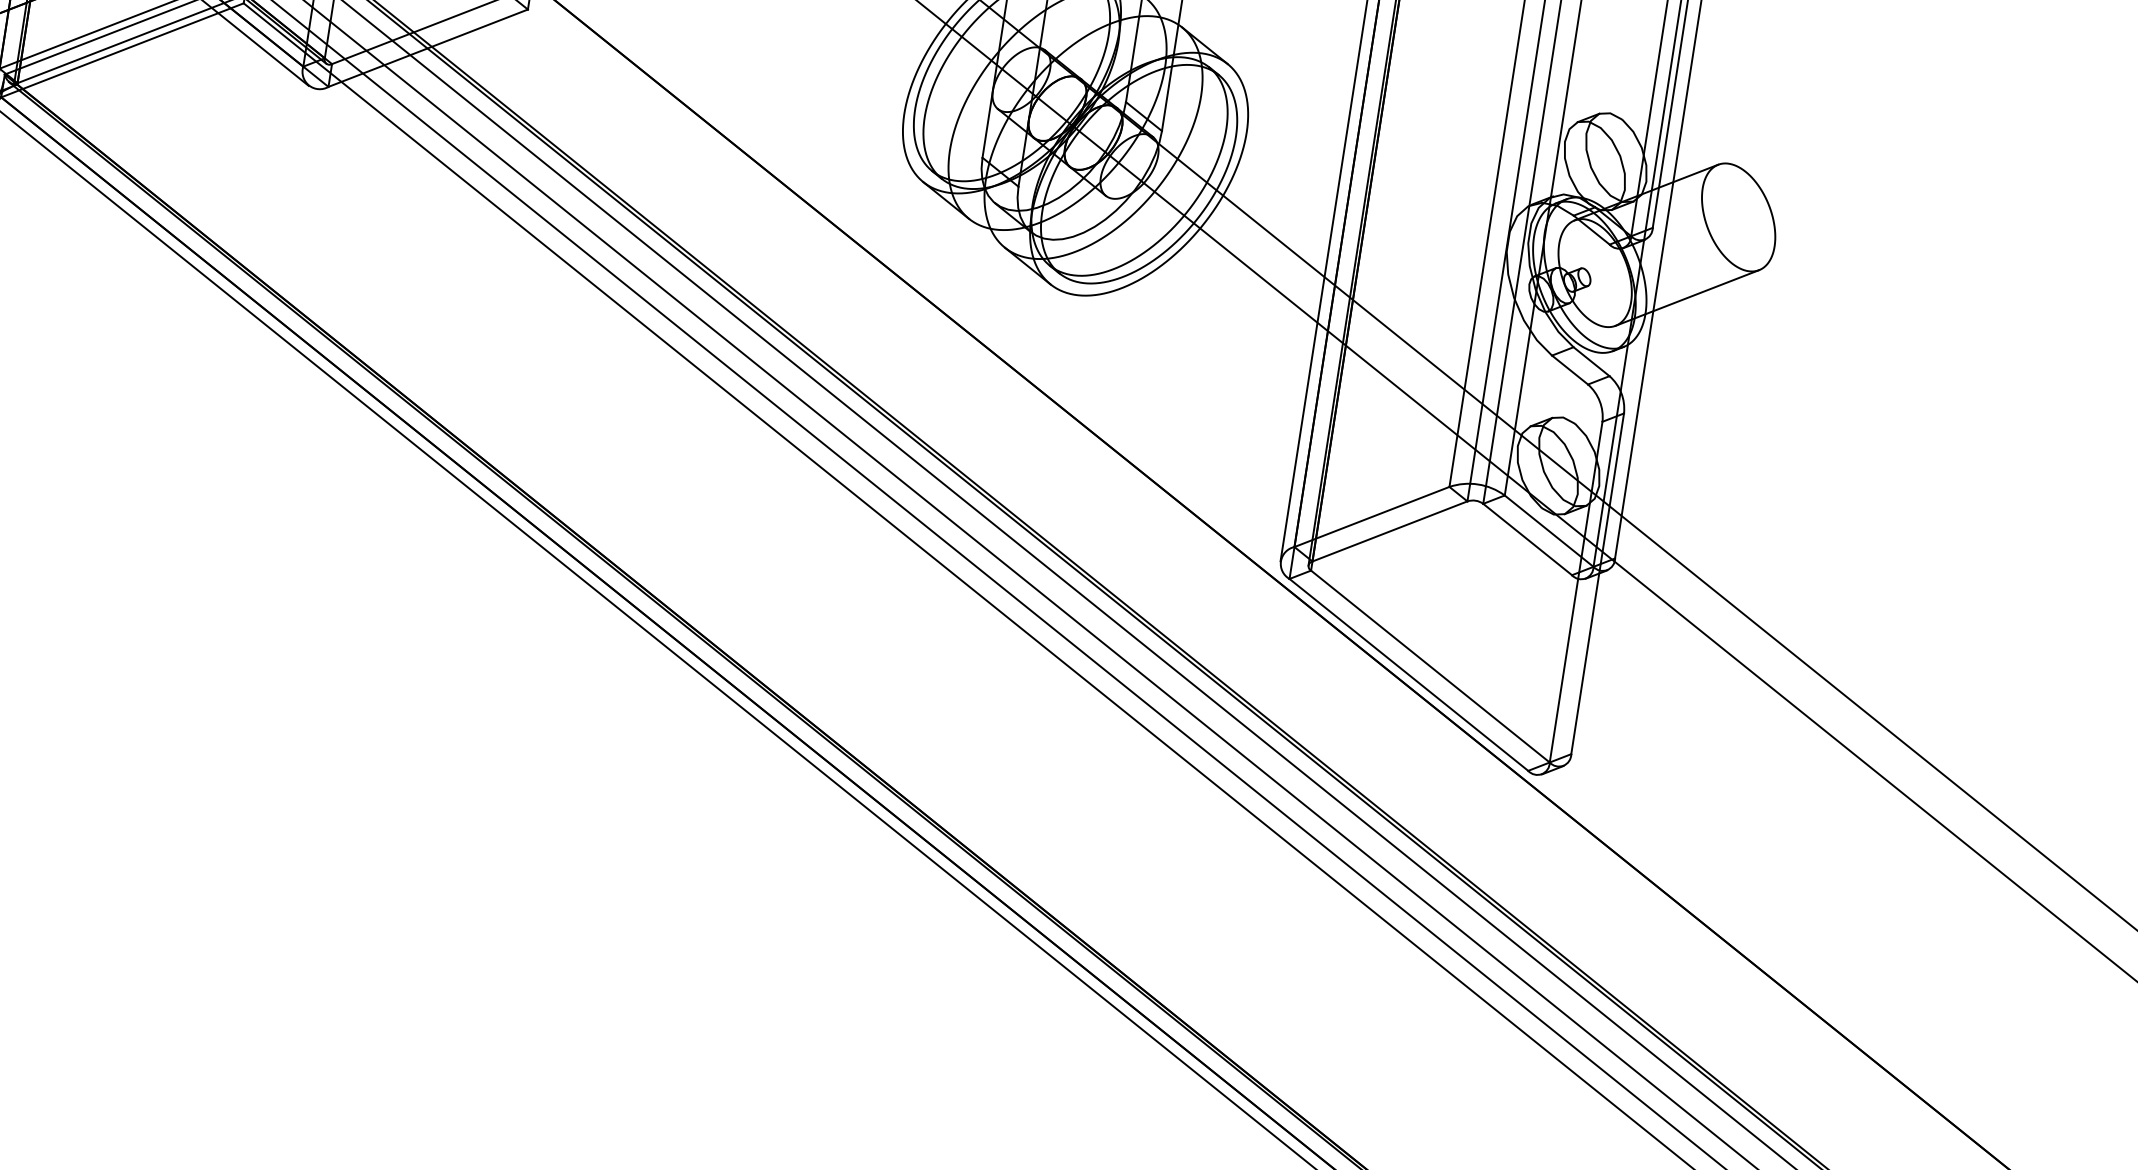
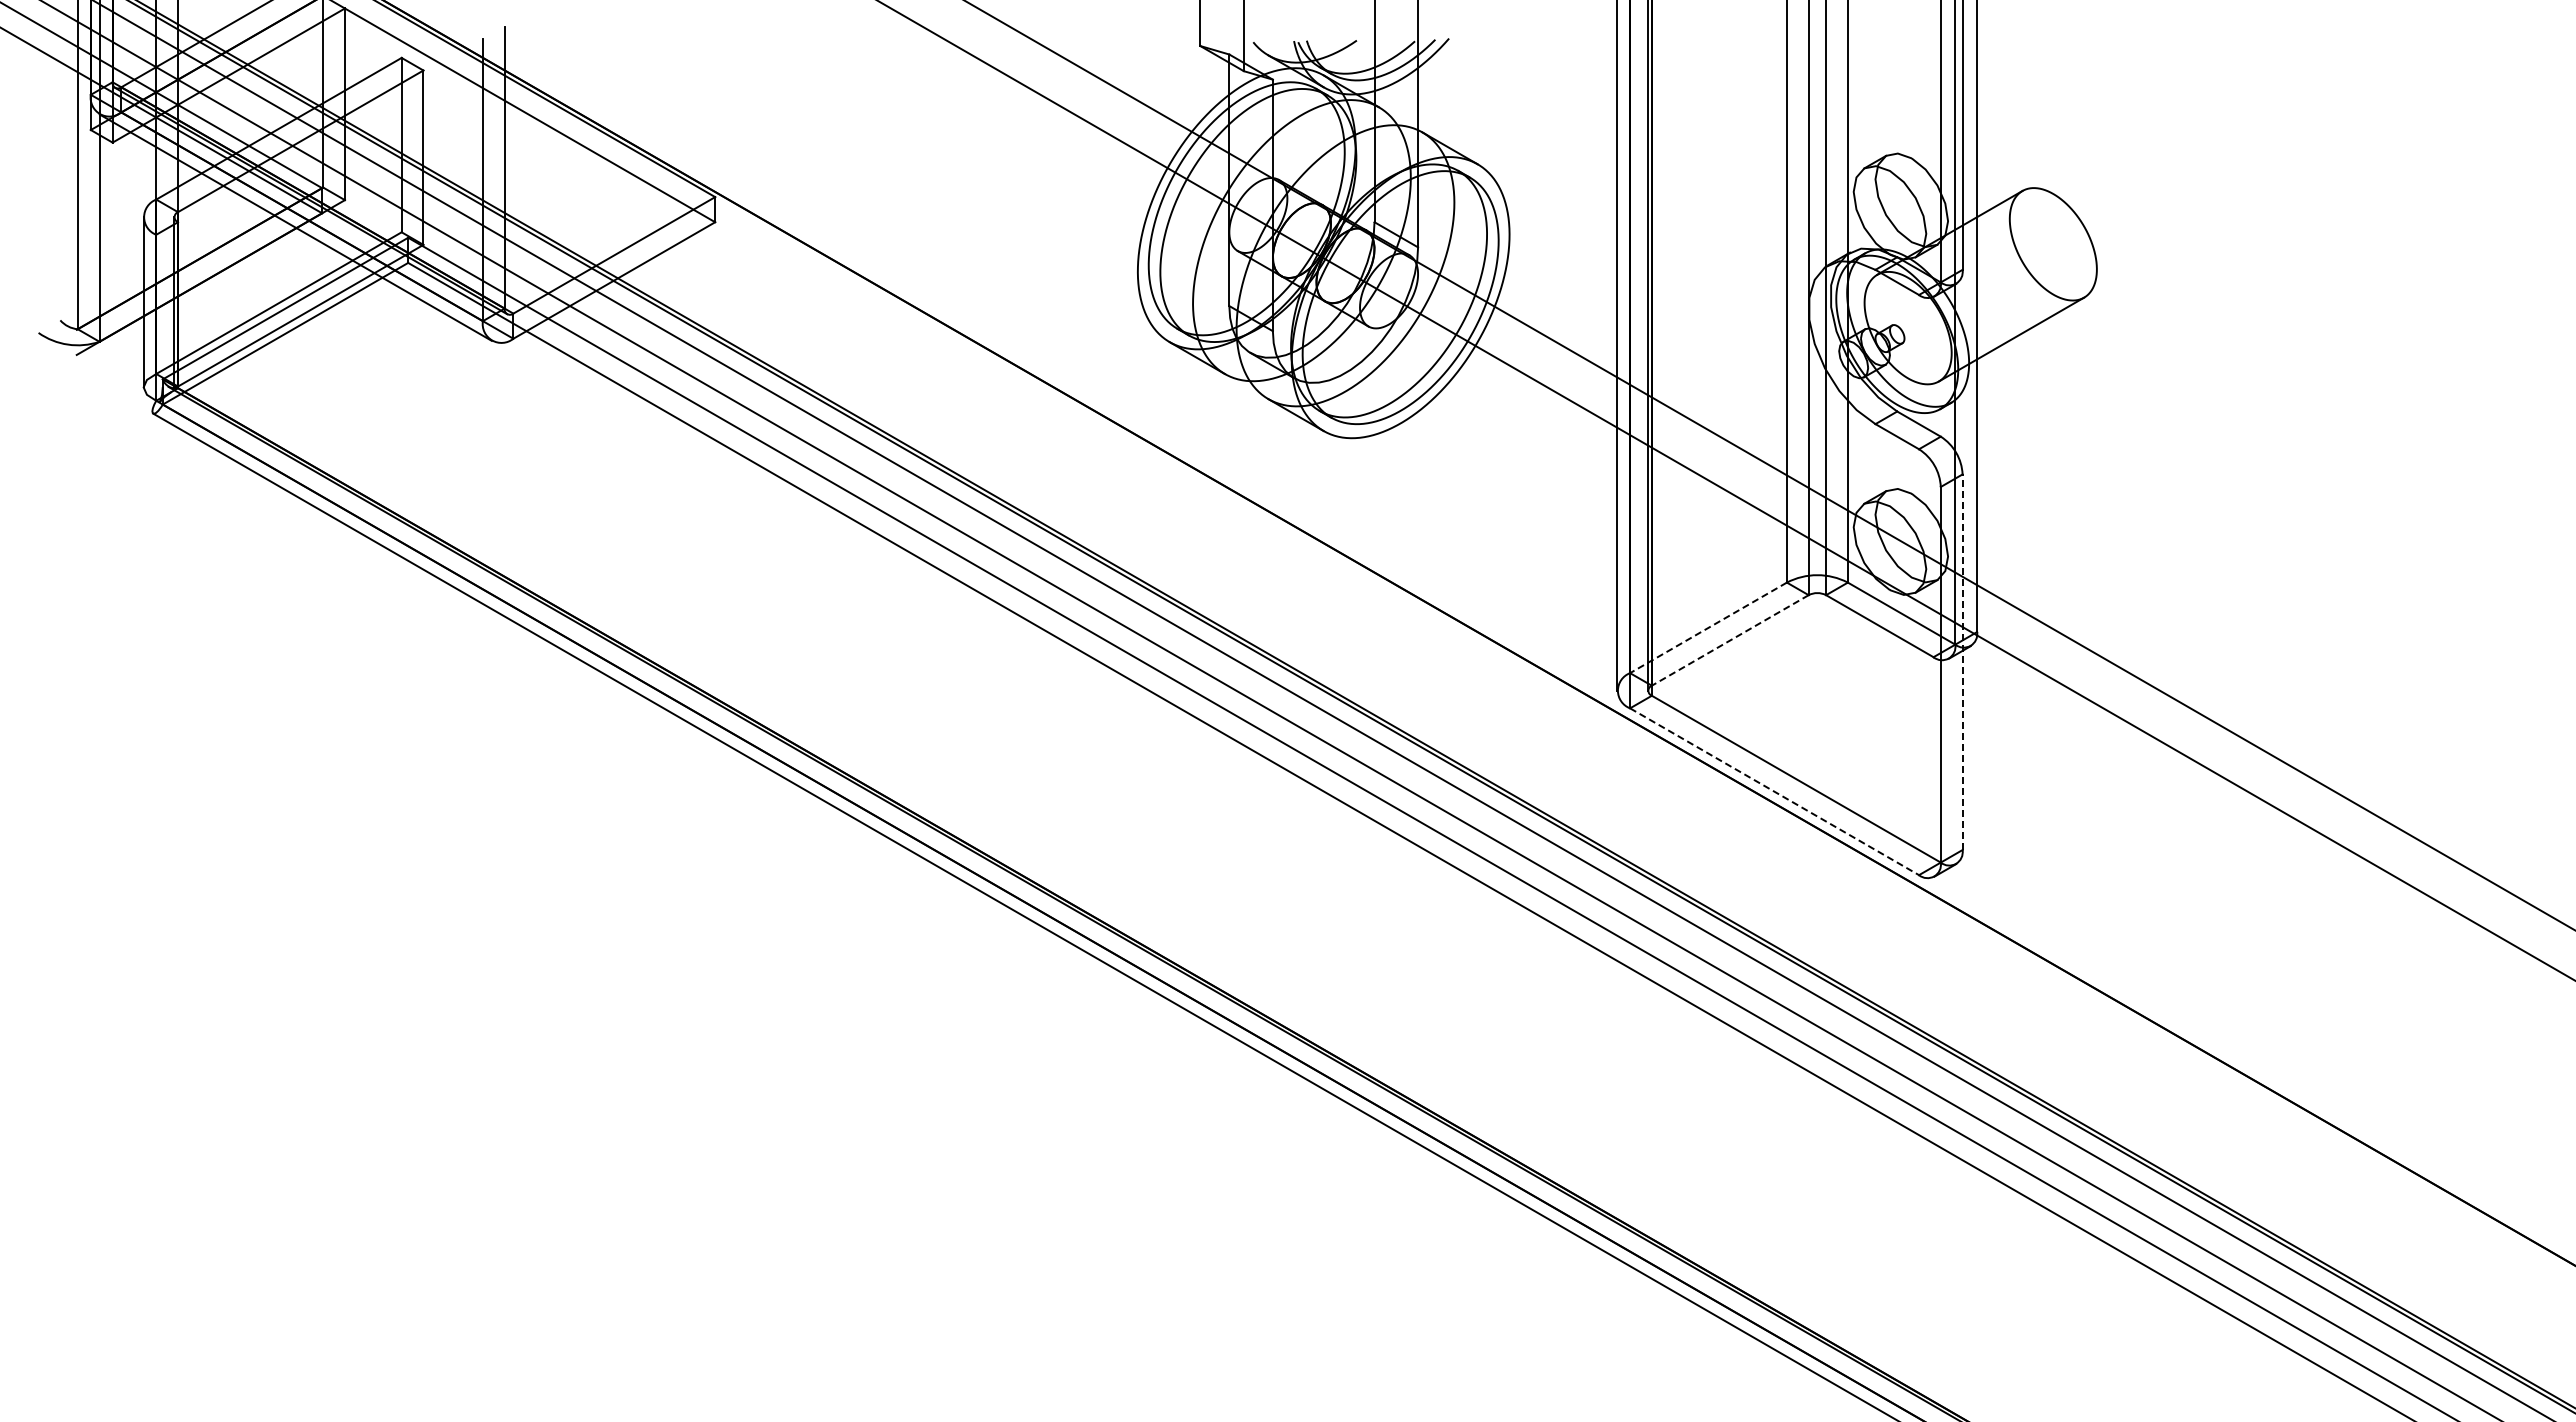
line: (1372, 516) -> (1708, 627), solid -> dashed
line: (1390, 531) -> (1730, 640), solid -> dashed
line: (1597, 584) -> (1962, 662), solid -> dashed
line: (1408, 674) -> (1774, 791), solid -> dashed

